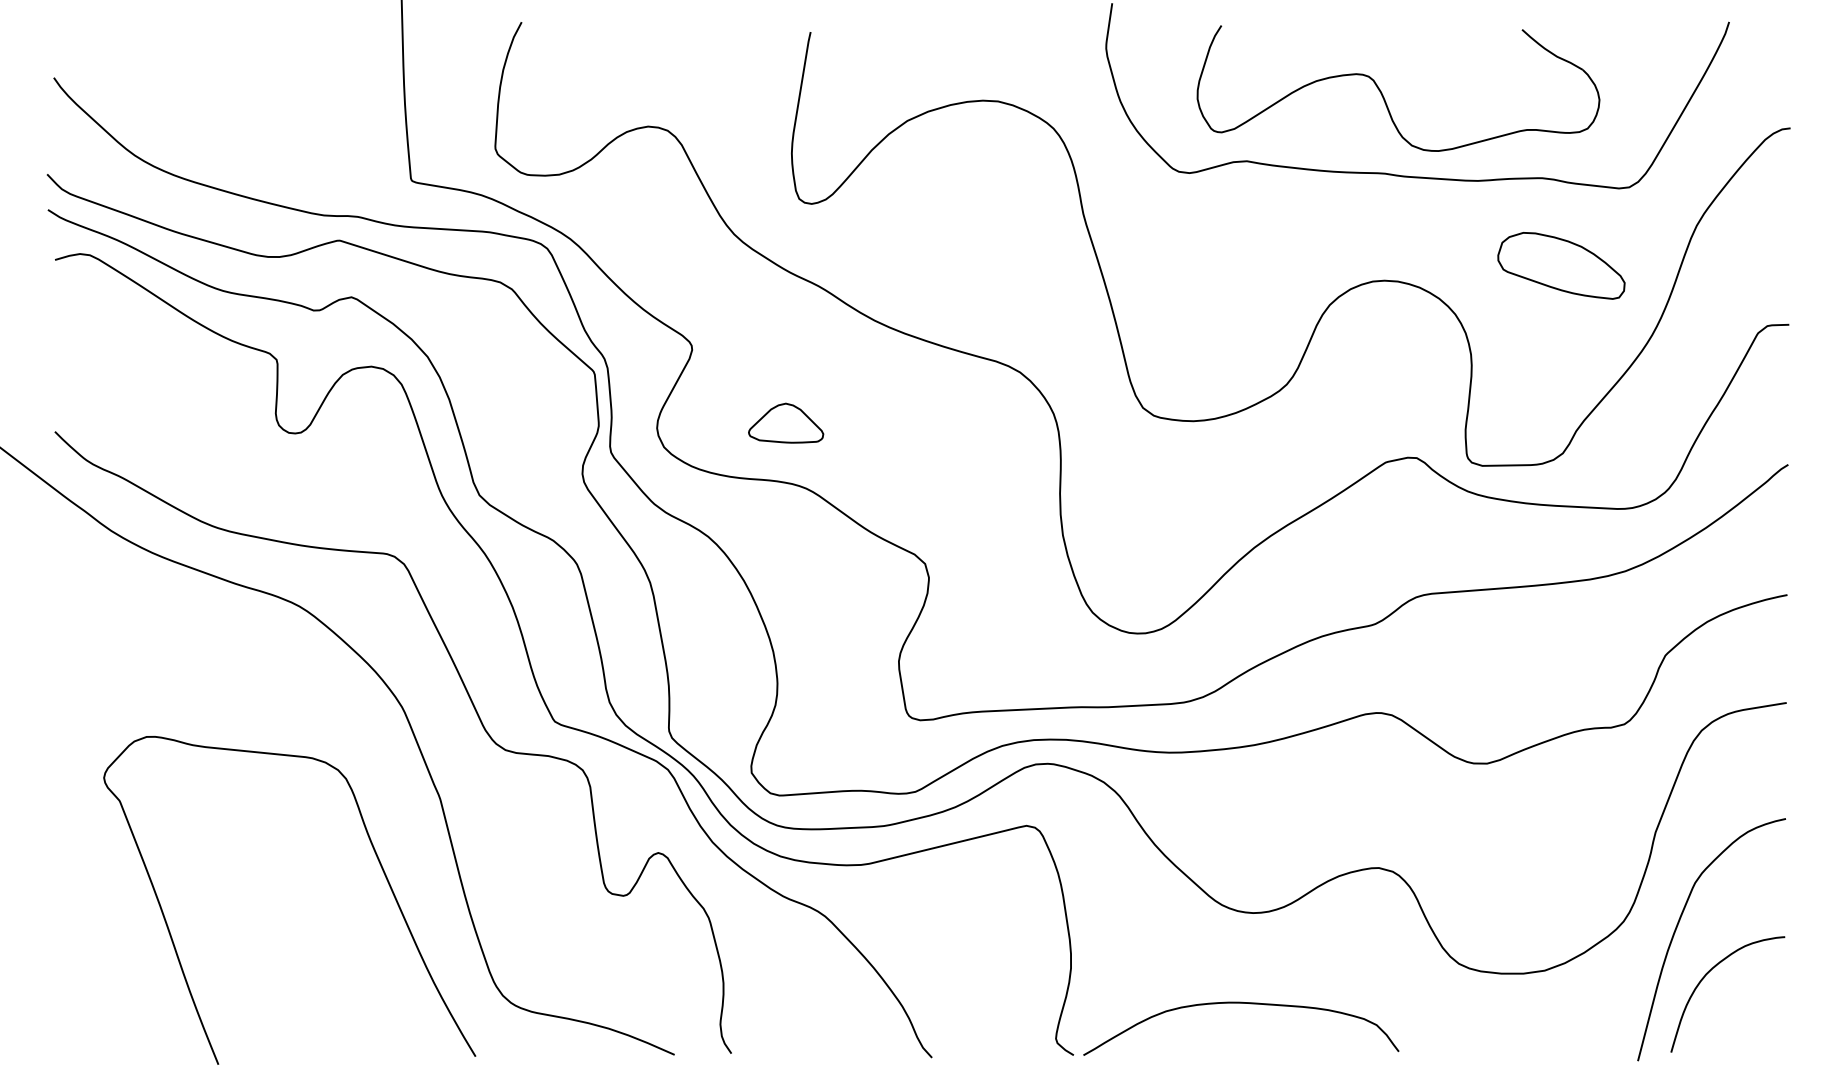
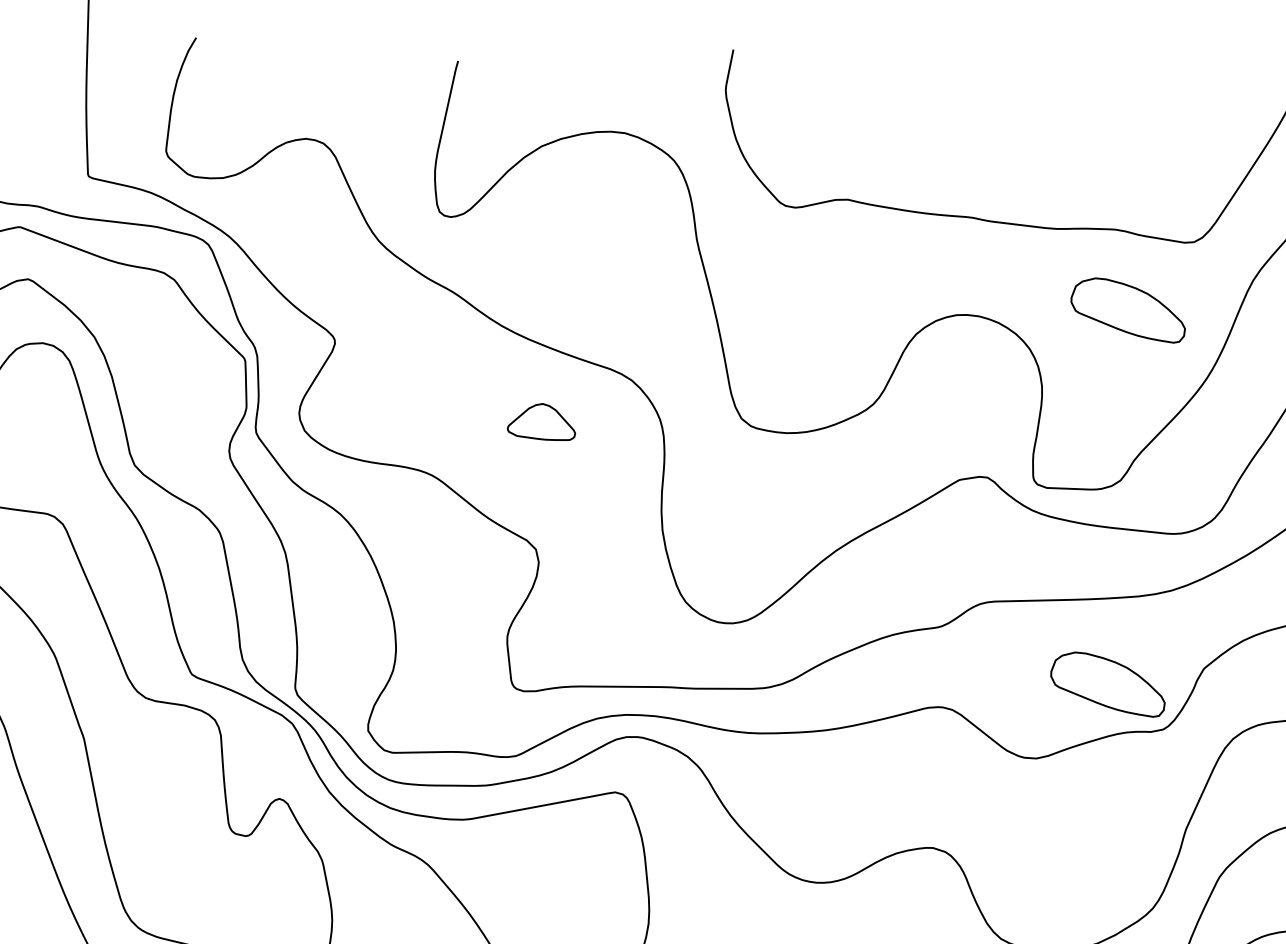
part: (1382, 92) -> (974, 143), removed
part: (786, 422) -> (542, 421), moved
part: (1561, 677) -> (1108, 683), added

